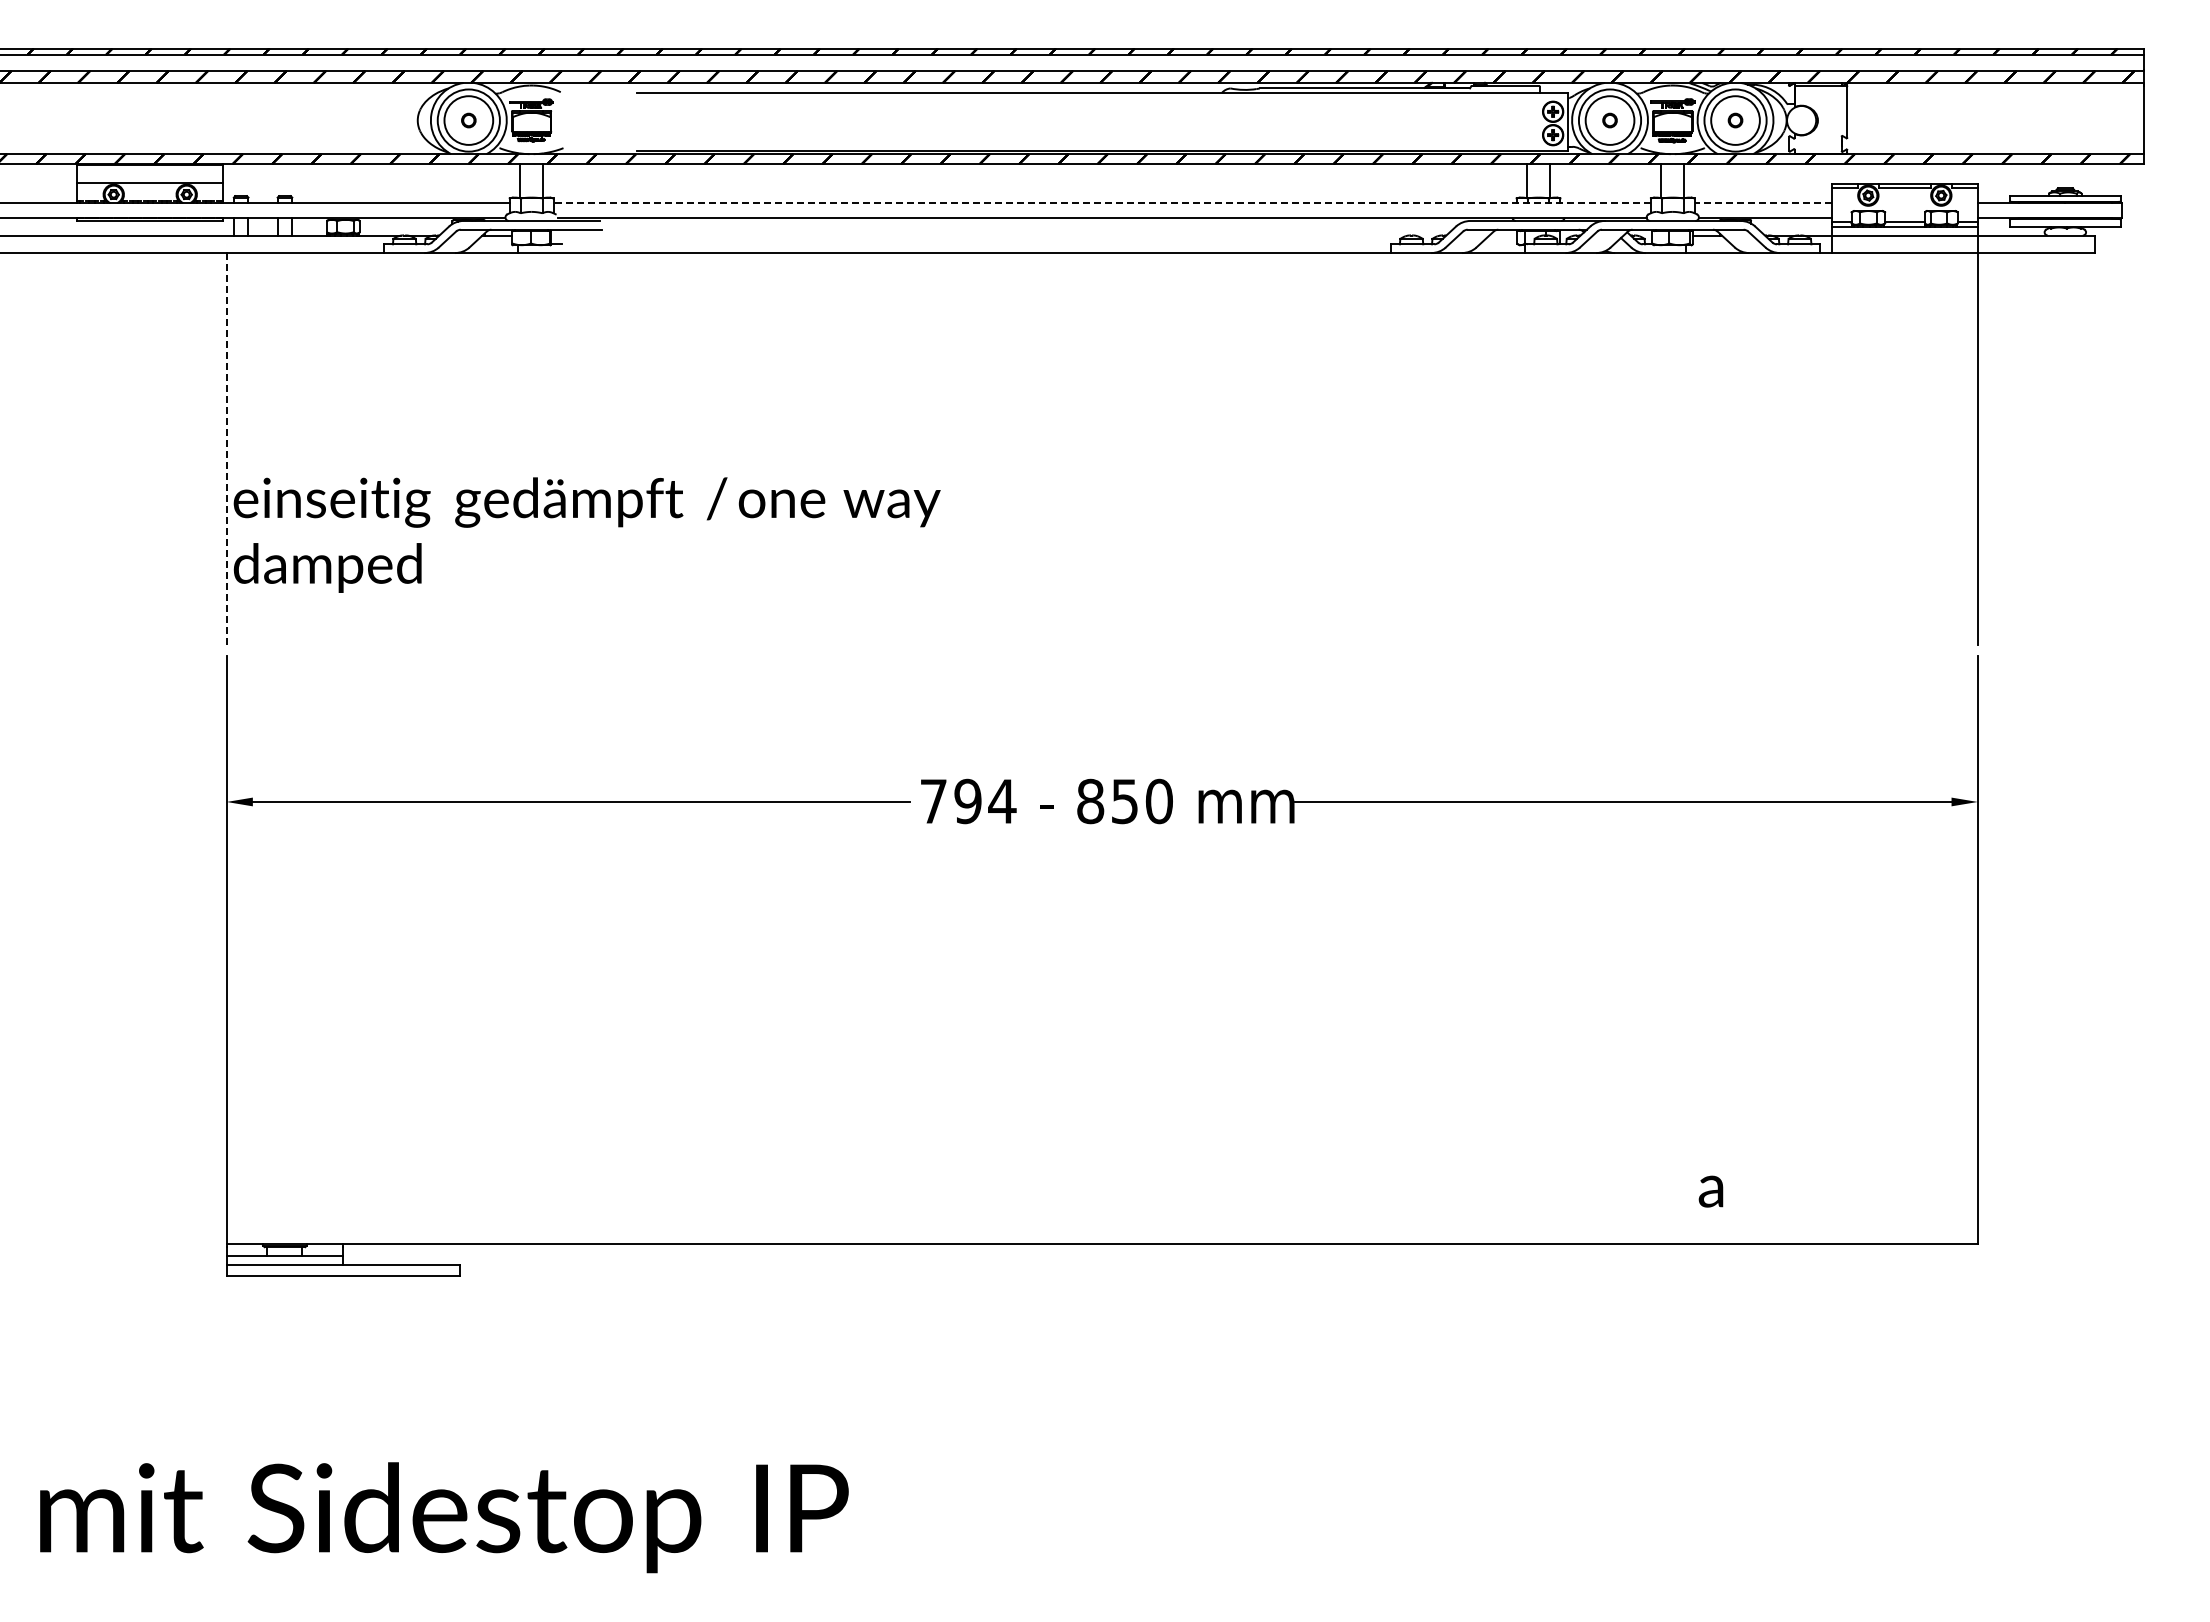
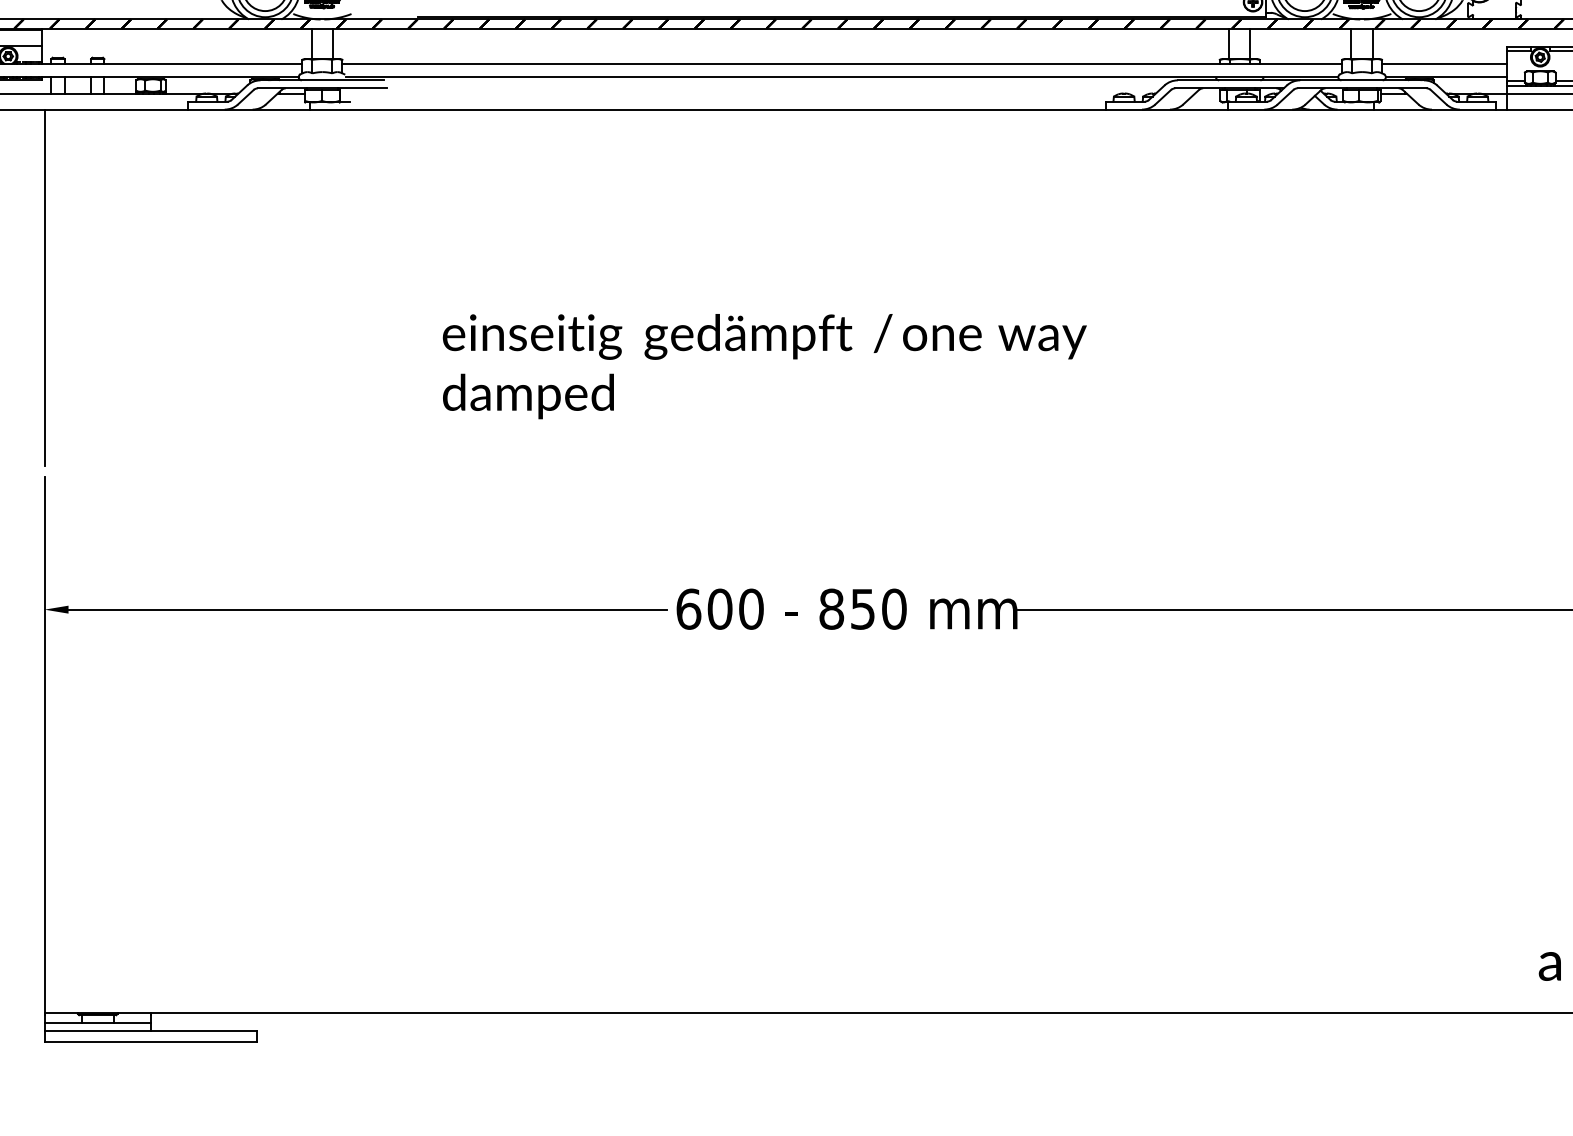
line: (1102, 203) -> (842, 64), dashed -> solid
line: (1763, 203) -> (1444, 64), dashed -> solid
line: (226, 448) -> (44, 287), dashed -> solid
text: (586, 534) -> (764, 365), moved
text: (968, 801) -> (720, 609), 794 -> 600
text: (1710, 1191) -> (1549, 966), moved

